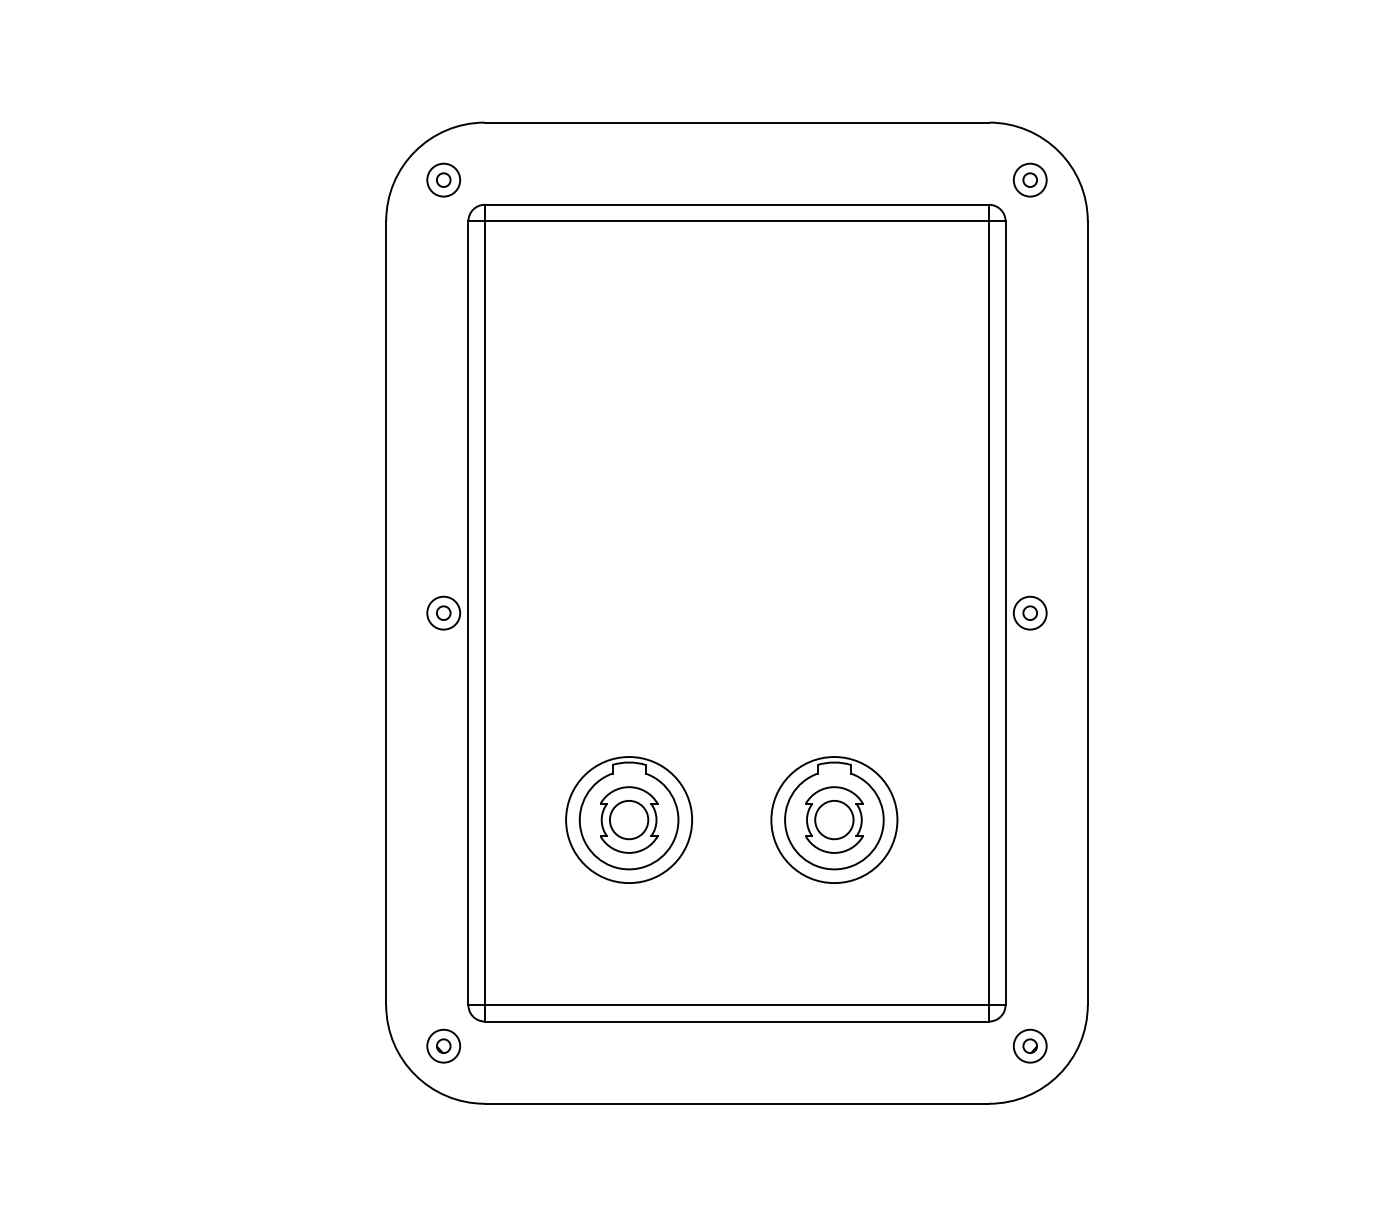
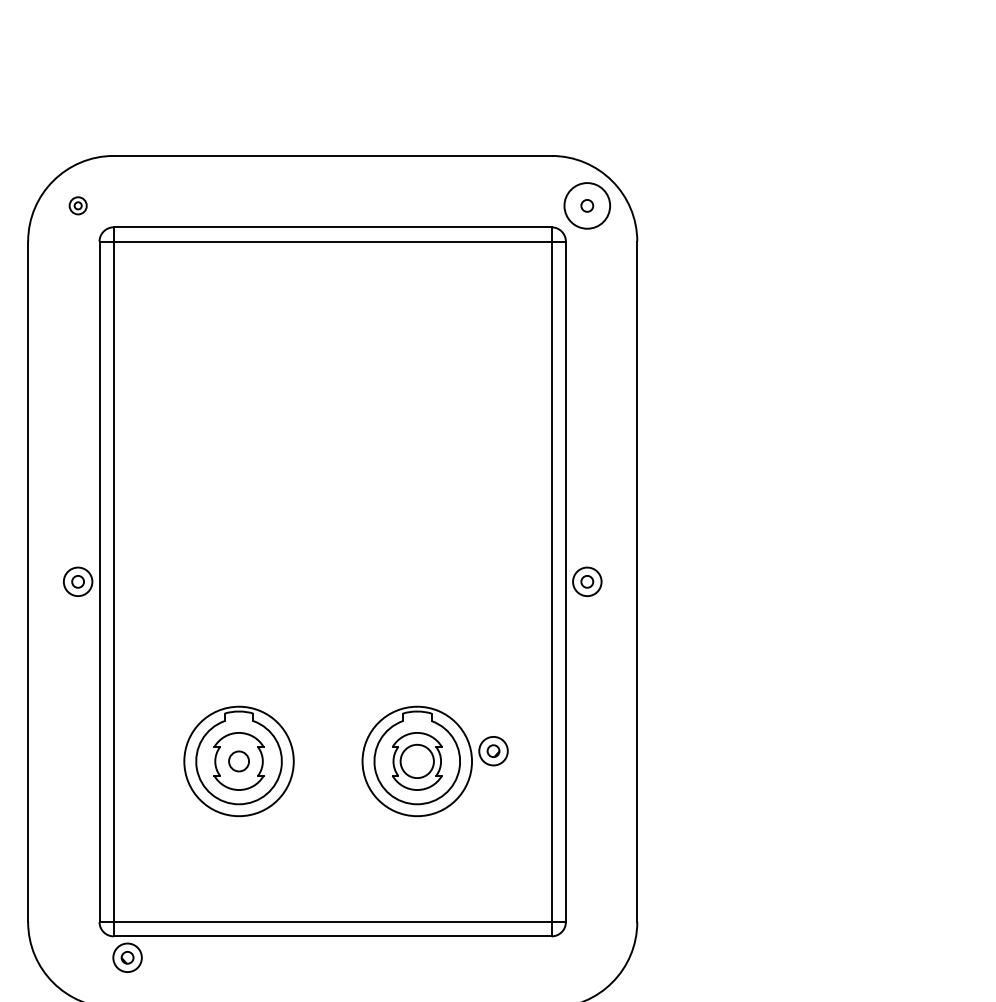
part: (443, 179) -> (77, 205), size x0.6
circle: (1029, 179) -> (586, 205), size x1.6
circle: (628, 819) -> (238, 760), size x0.6
part: (443, 1045) -> (127, 957), moved
part: (1029, 1045) -> (492, 750), moved

